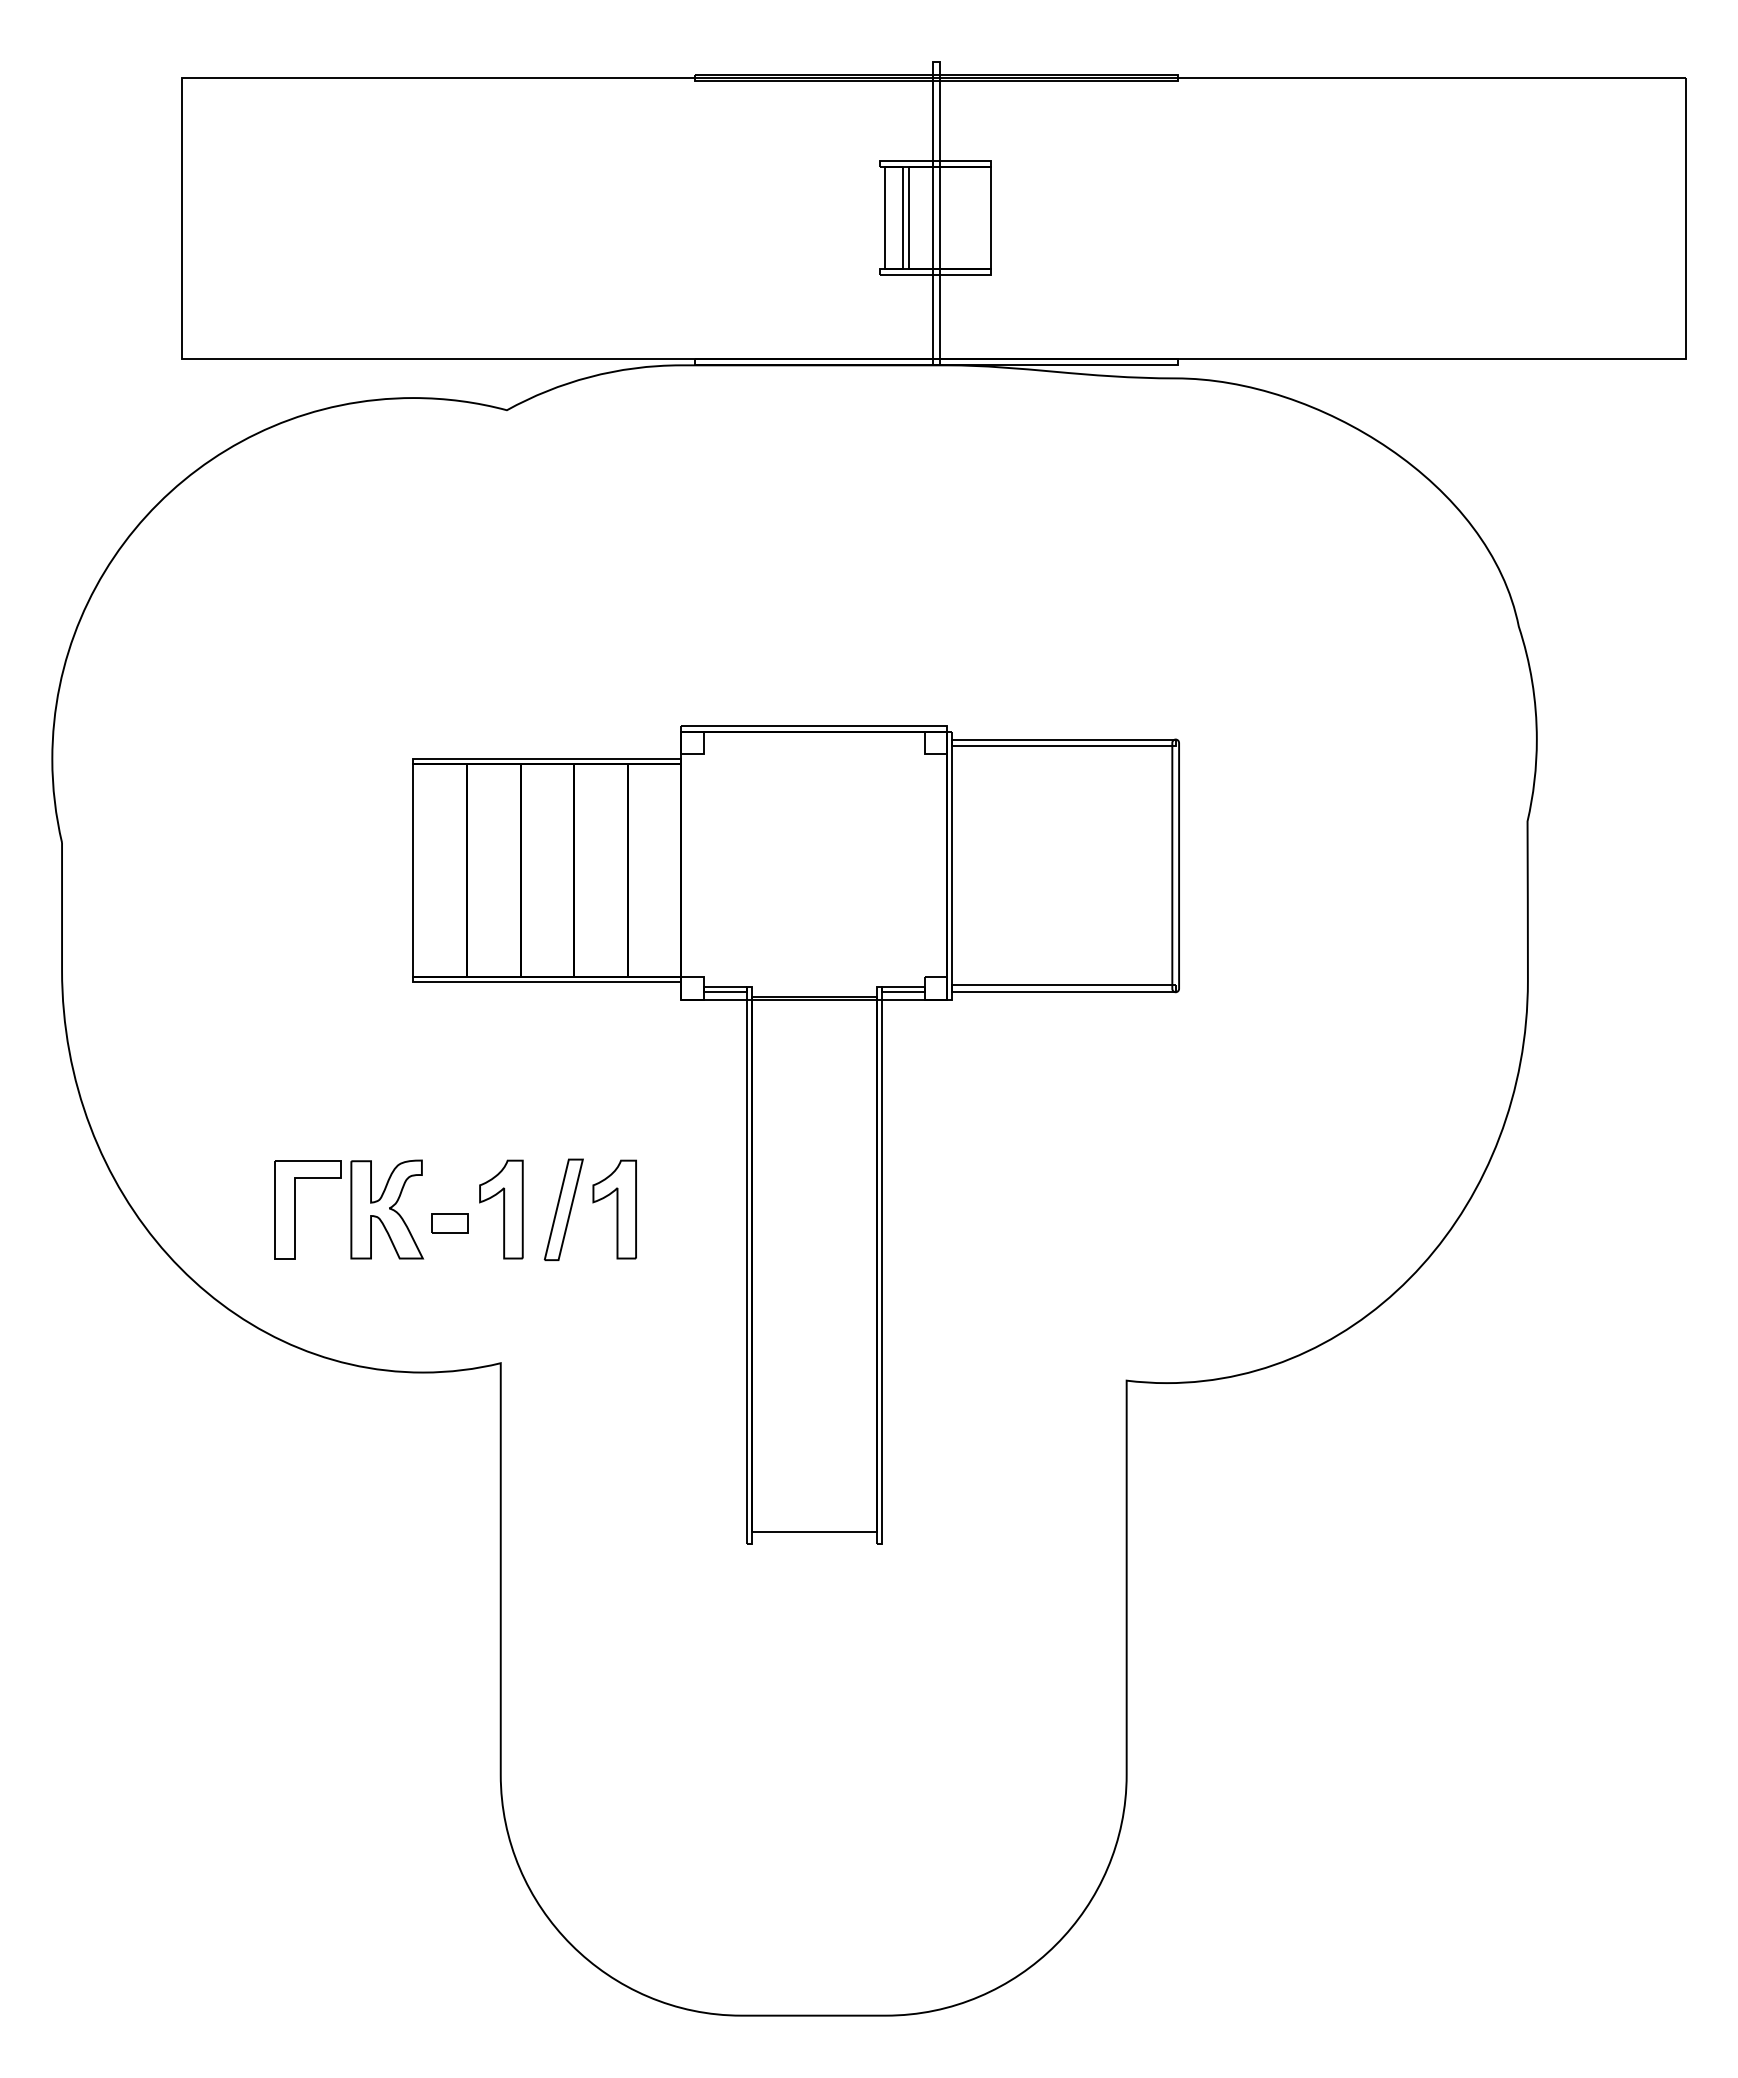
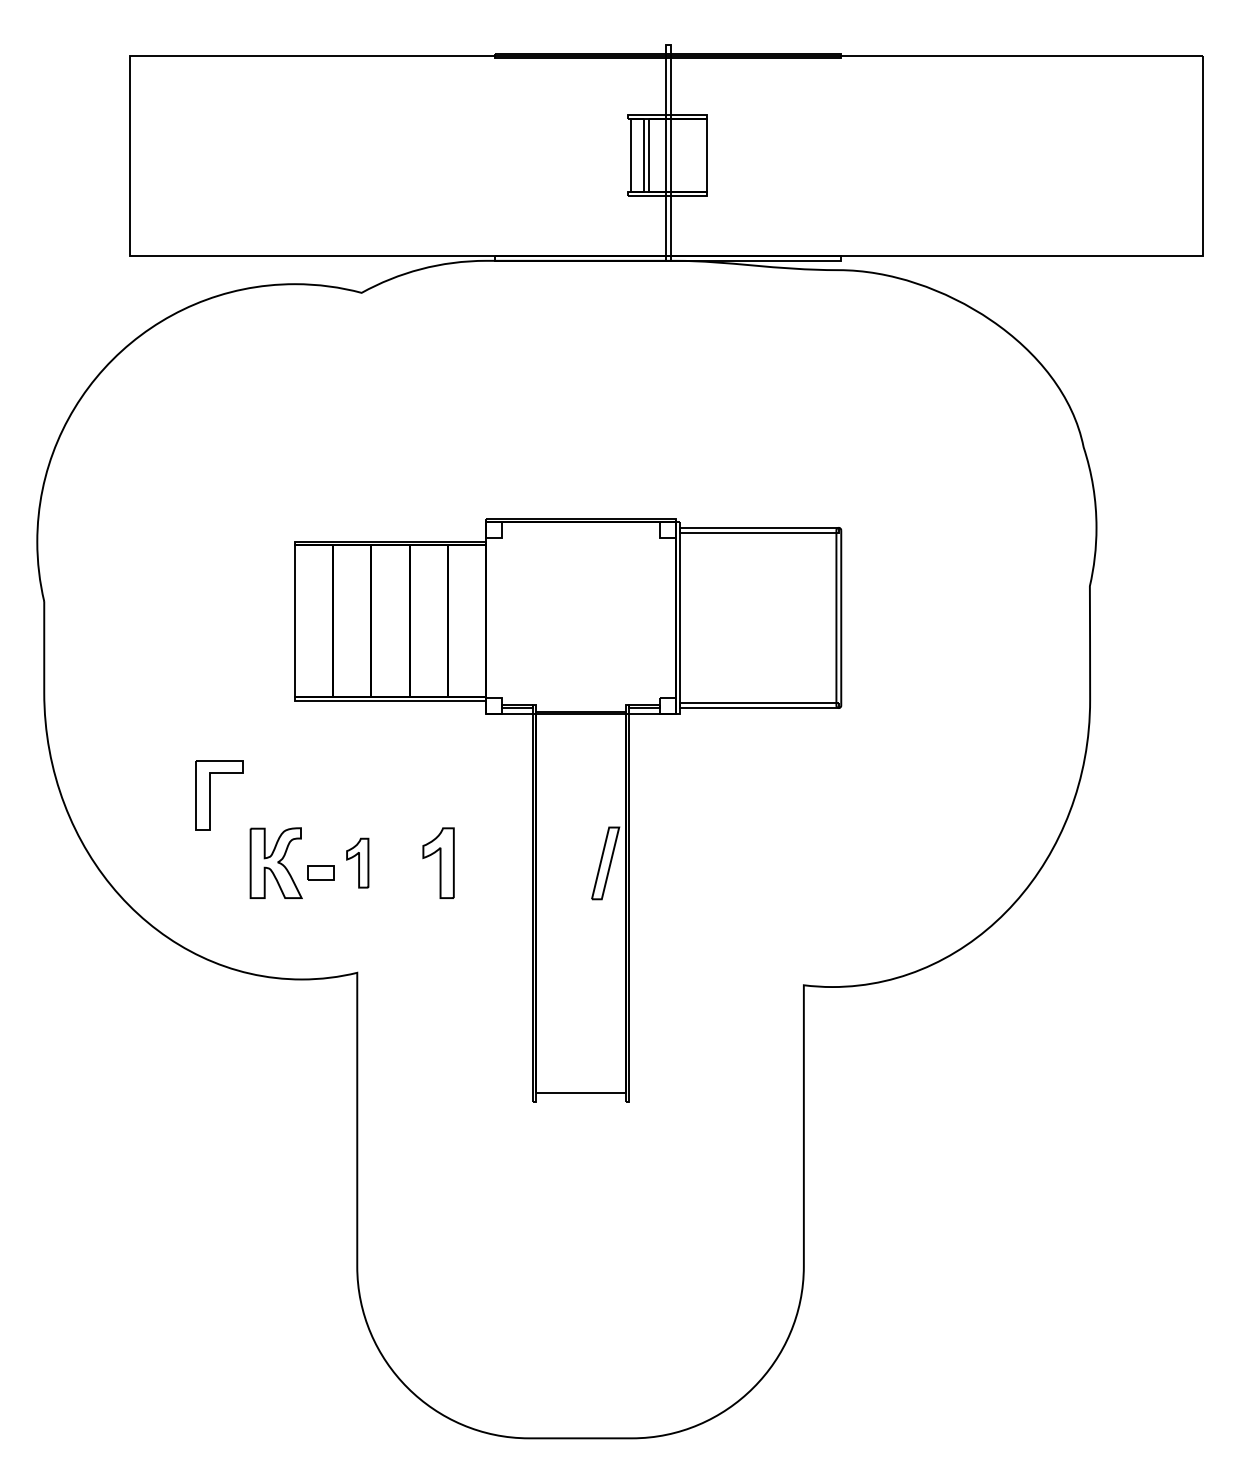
part: (295, 1209) -> (210, 795), moved
part: (501, 1209) -> (357, 863), size x0.7
part: (563, 1209) -> (605, 863), moved

